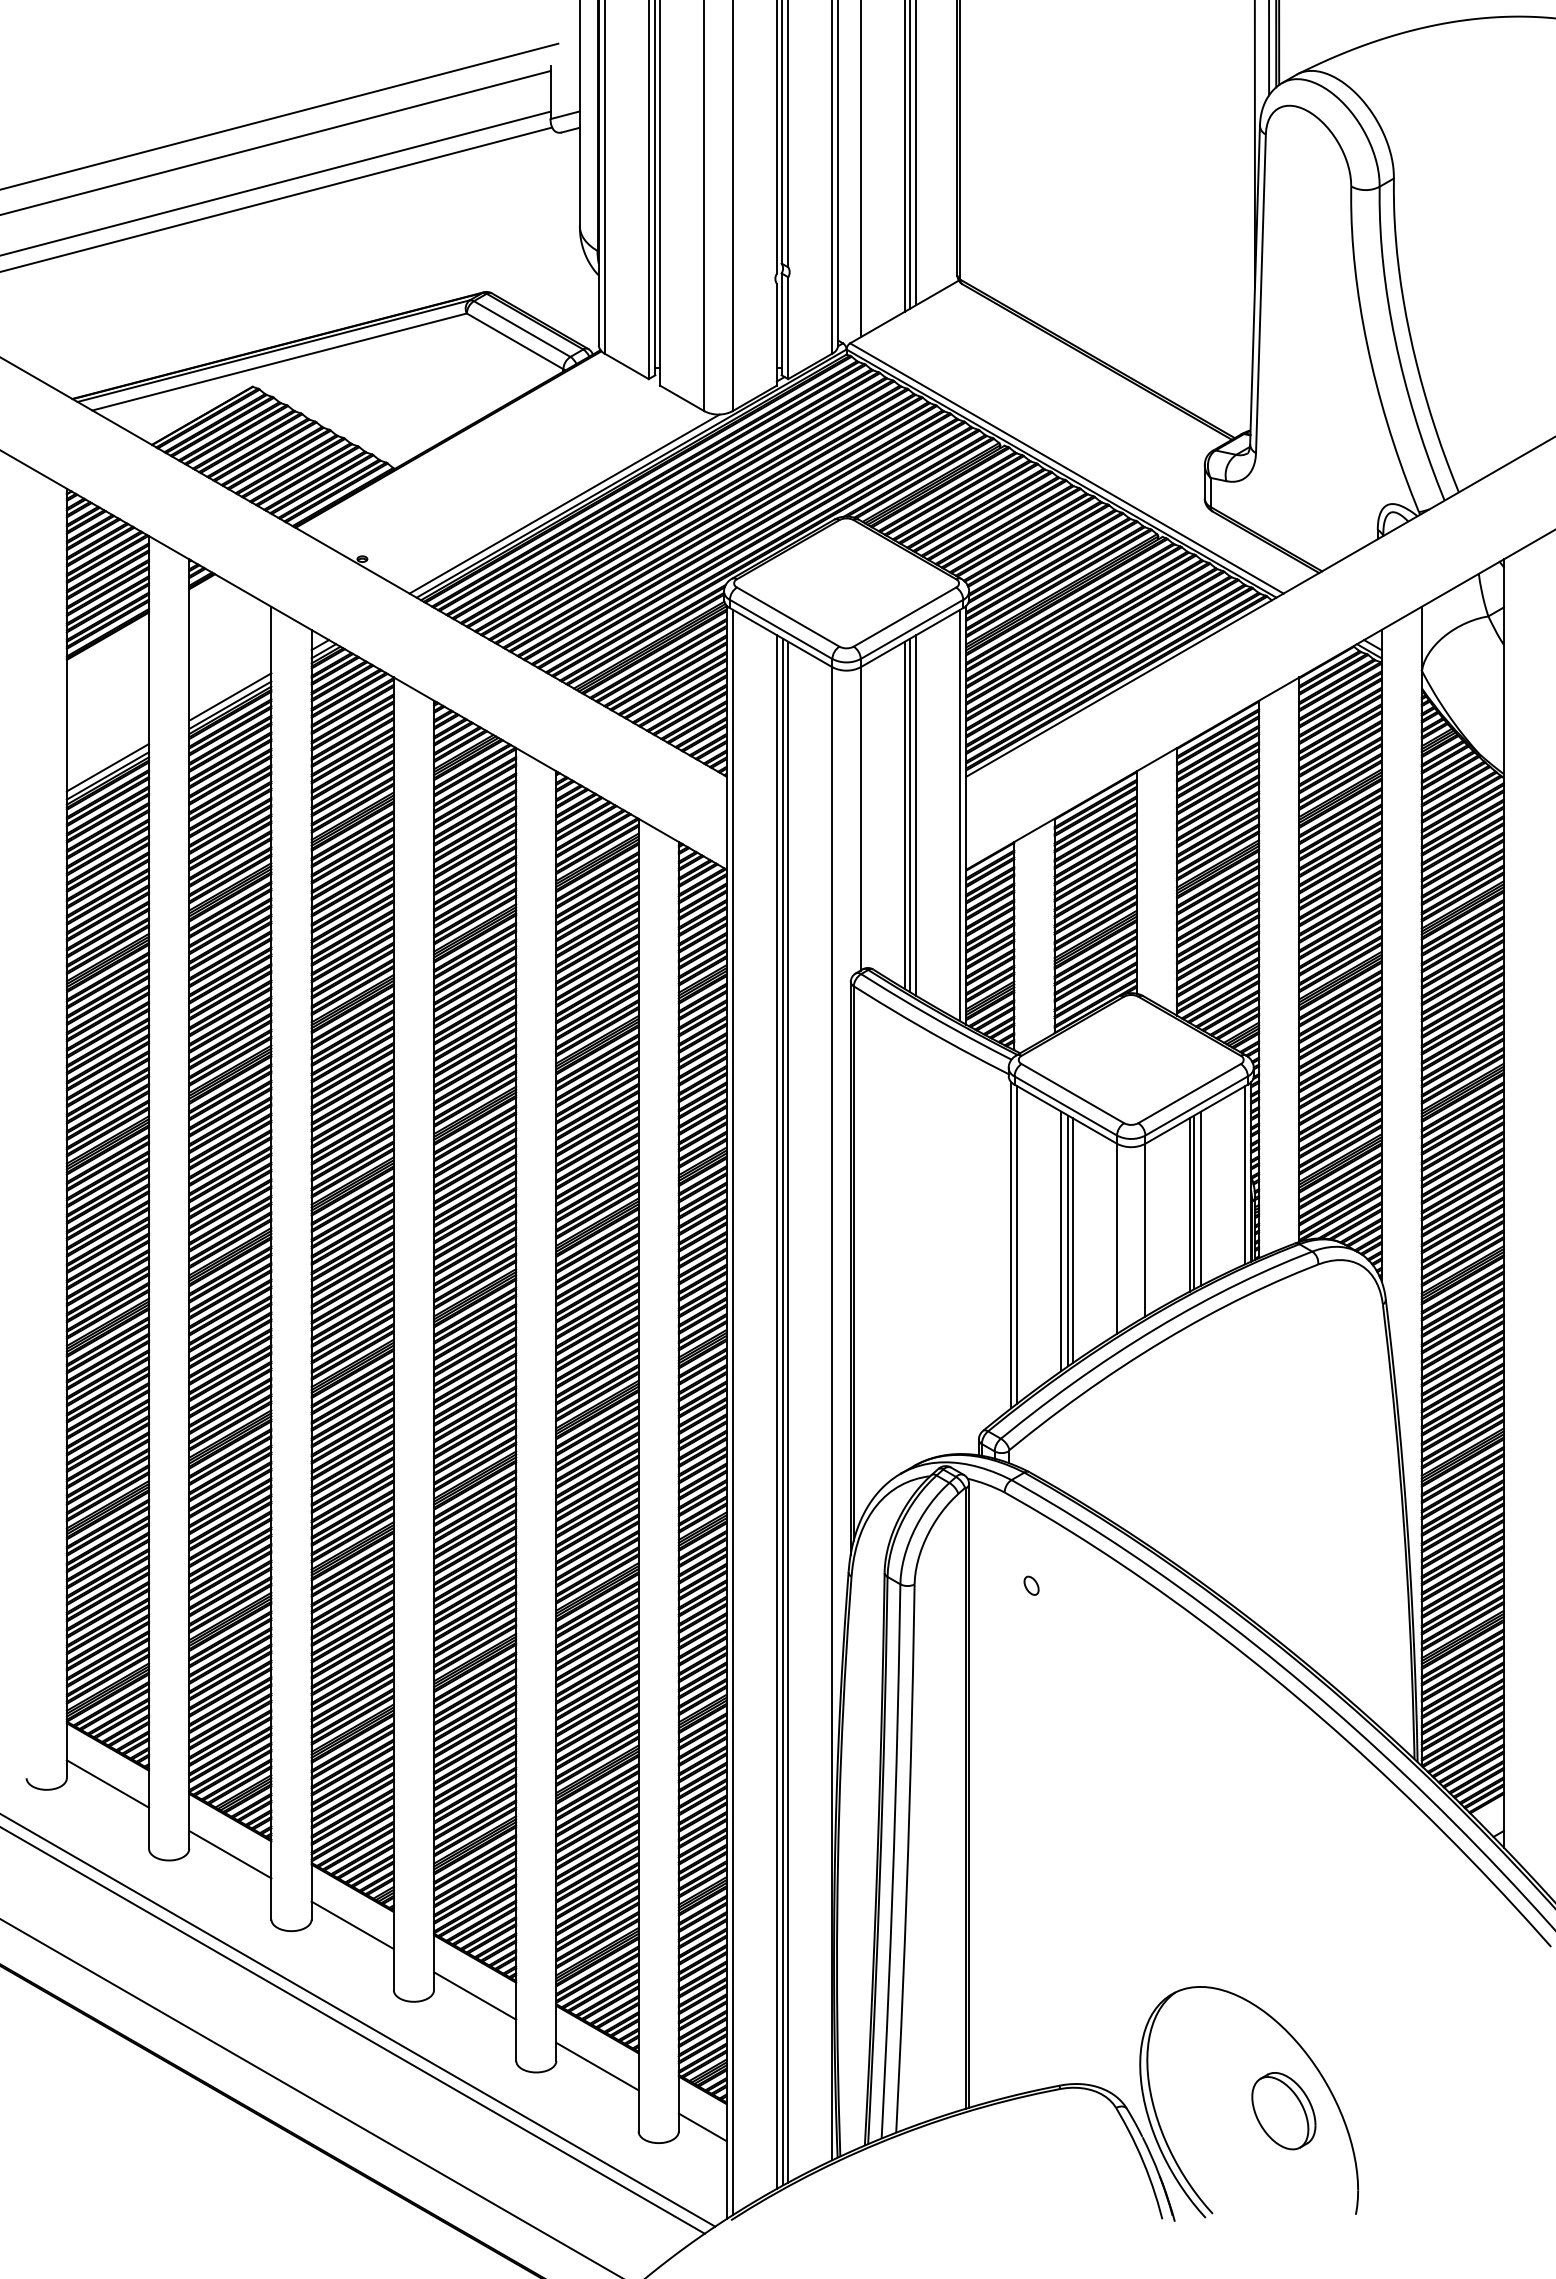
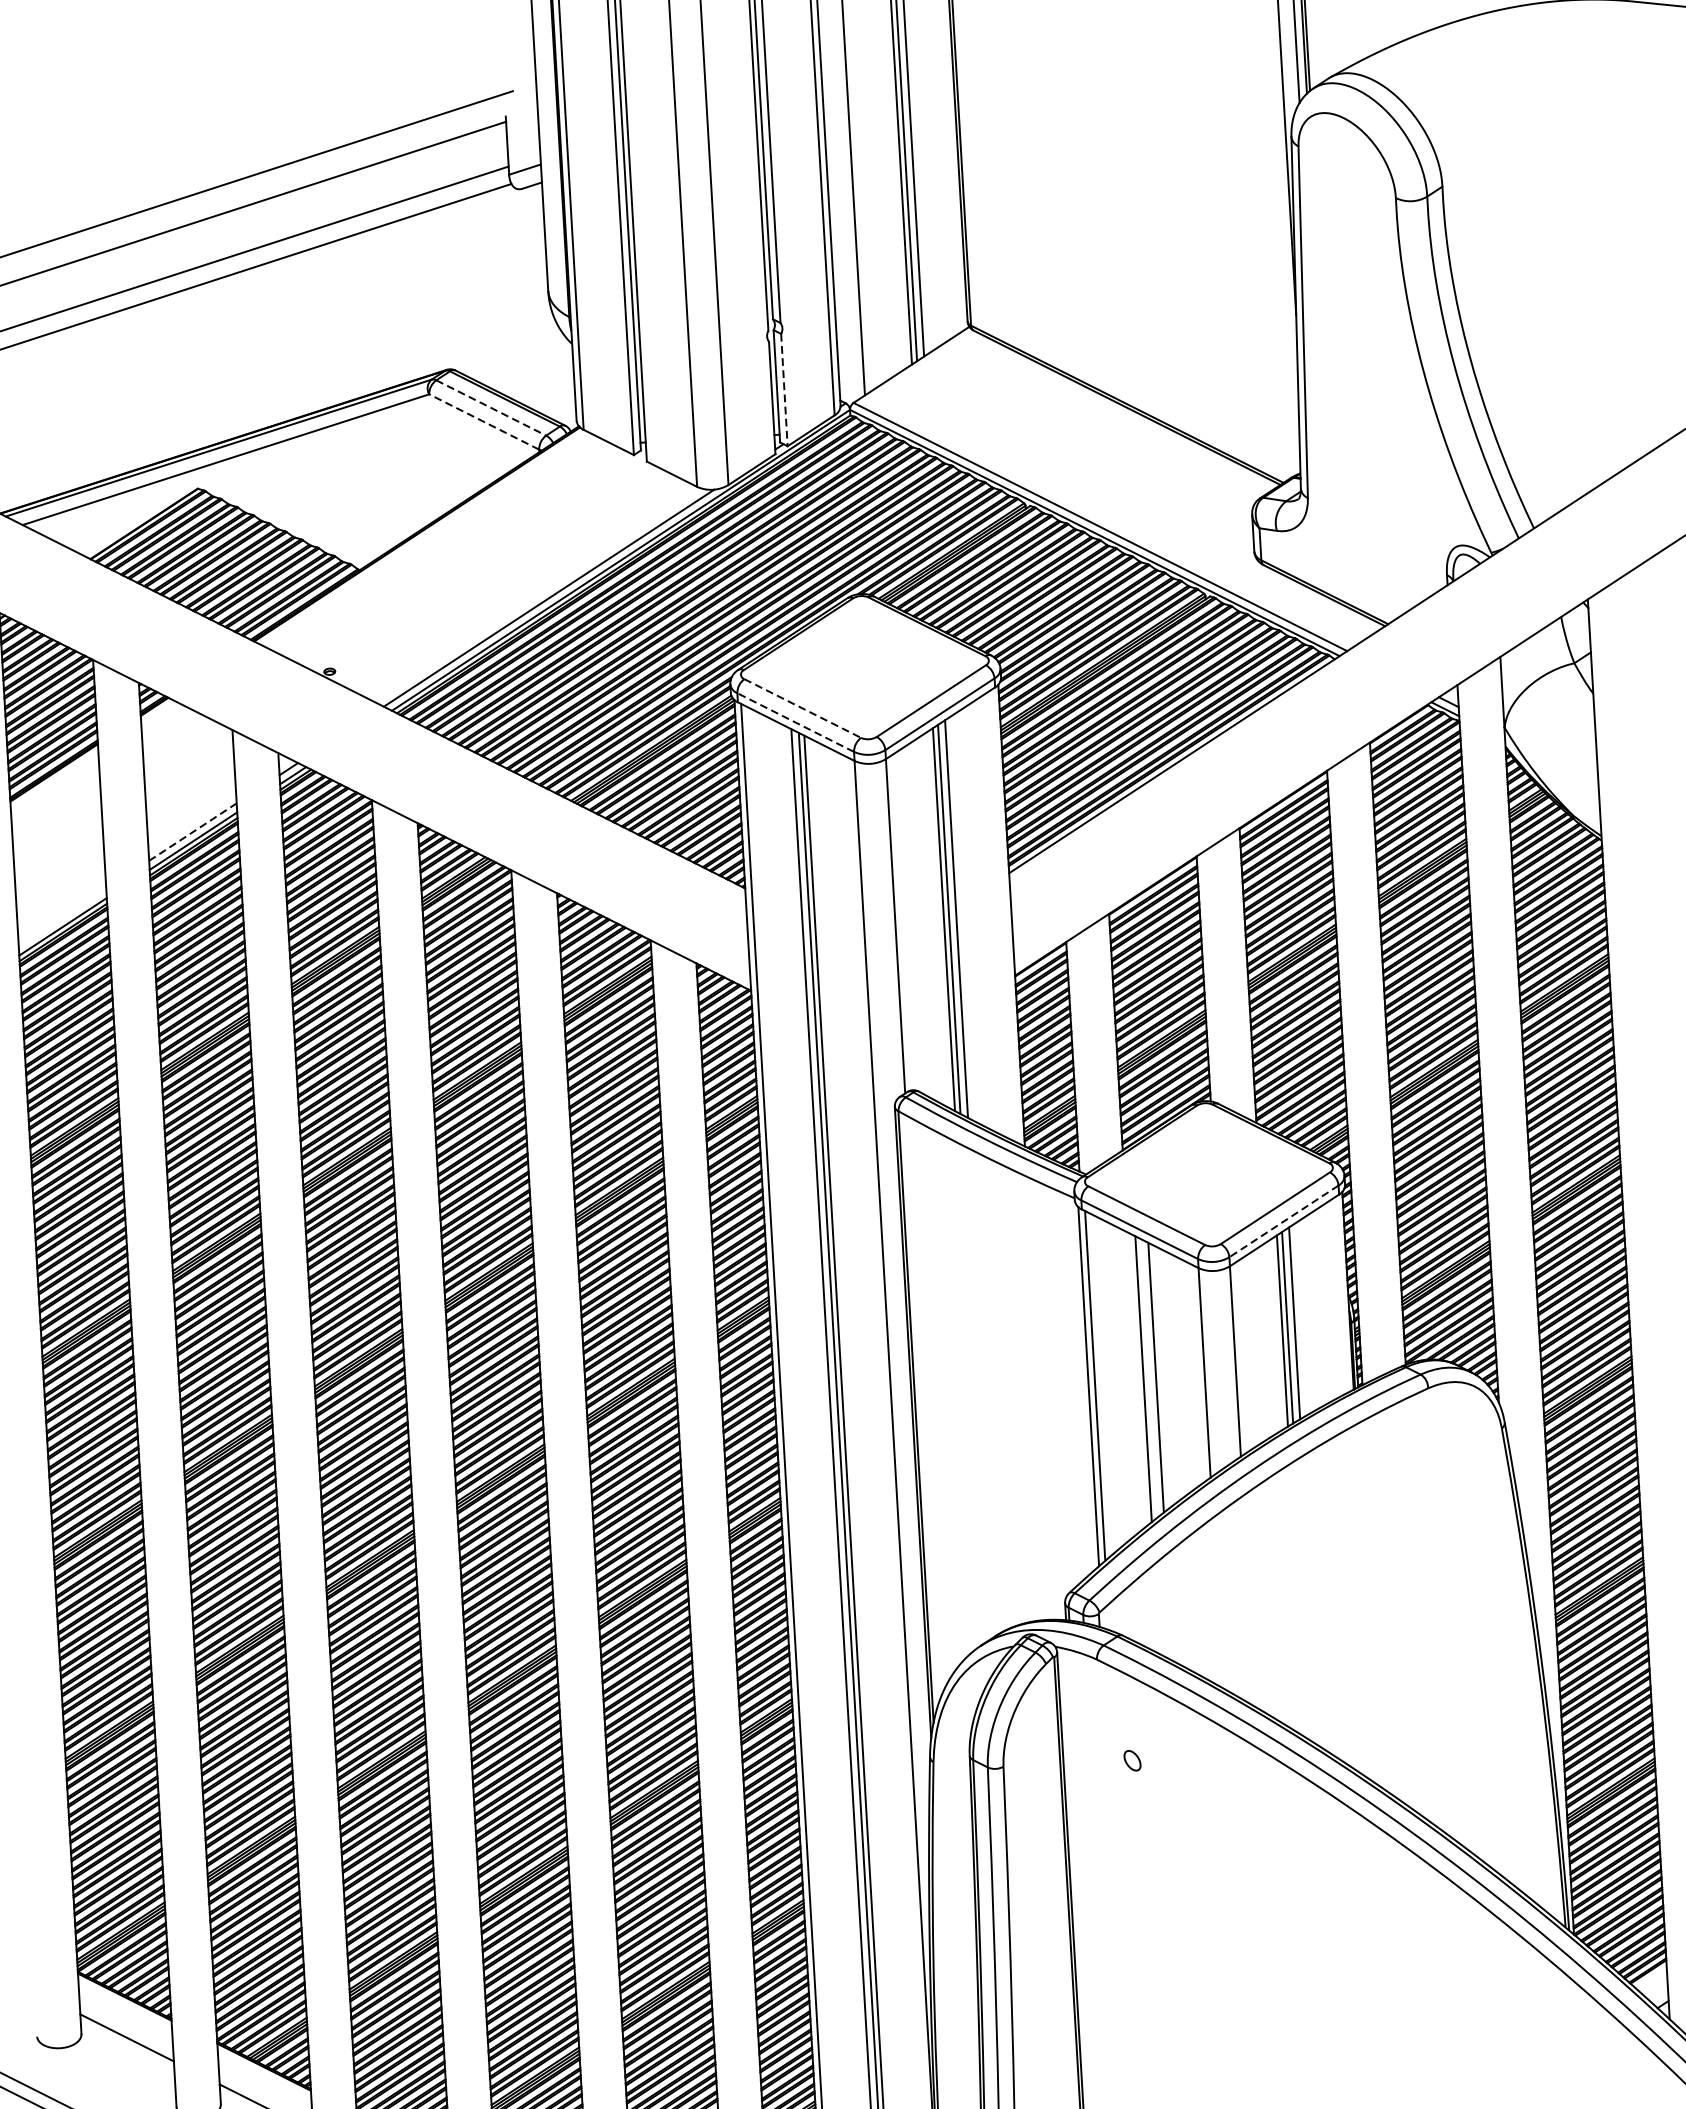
line: (788, 328) -> (784, 390), solid -> dashed
line: (522, 329) -> (491, 408), solid -> dashed
line: (515, 341) -> (484, 422), solid -> dashed
line: (788, 617) -> (803, 708), solid -> dashed
line: (780, 629) -> (795, 722), solid -> dashed
line: (230, 696) -> (193, 831), solid -> dashed
line: (107, 767) -> (62, 917), removed
line: (960, 815) -> (1005, 916), removed
line: (1196, 1106) -> (1283, 1221), solid -> dashed
line: (1245, 1175) -> (1342, 1294), removed
line: (1068, 1240) -> (1151, 1377), removed

